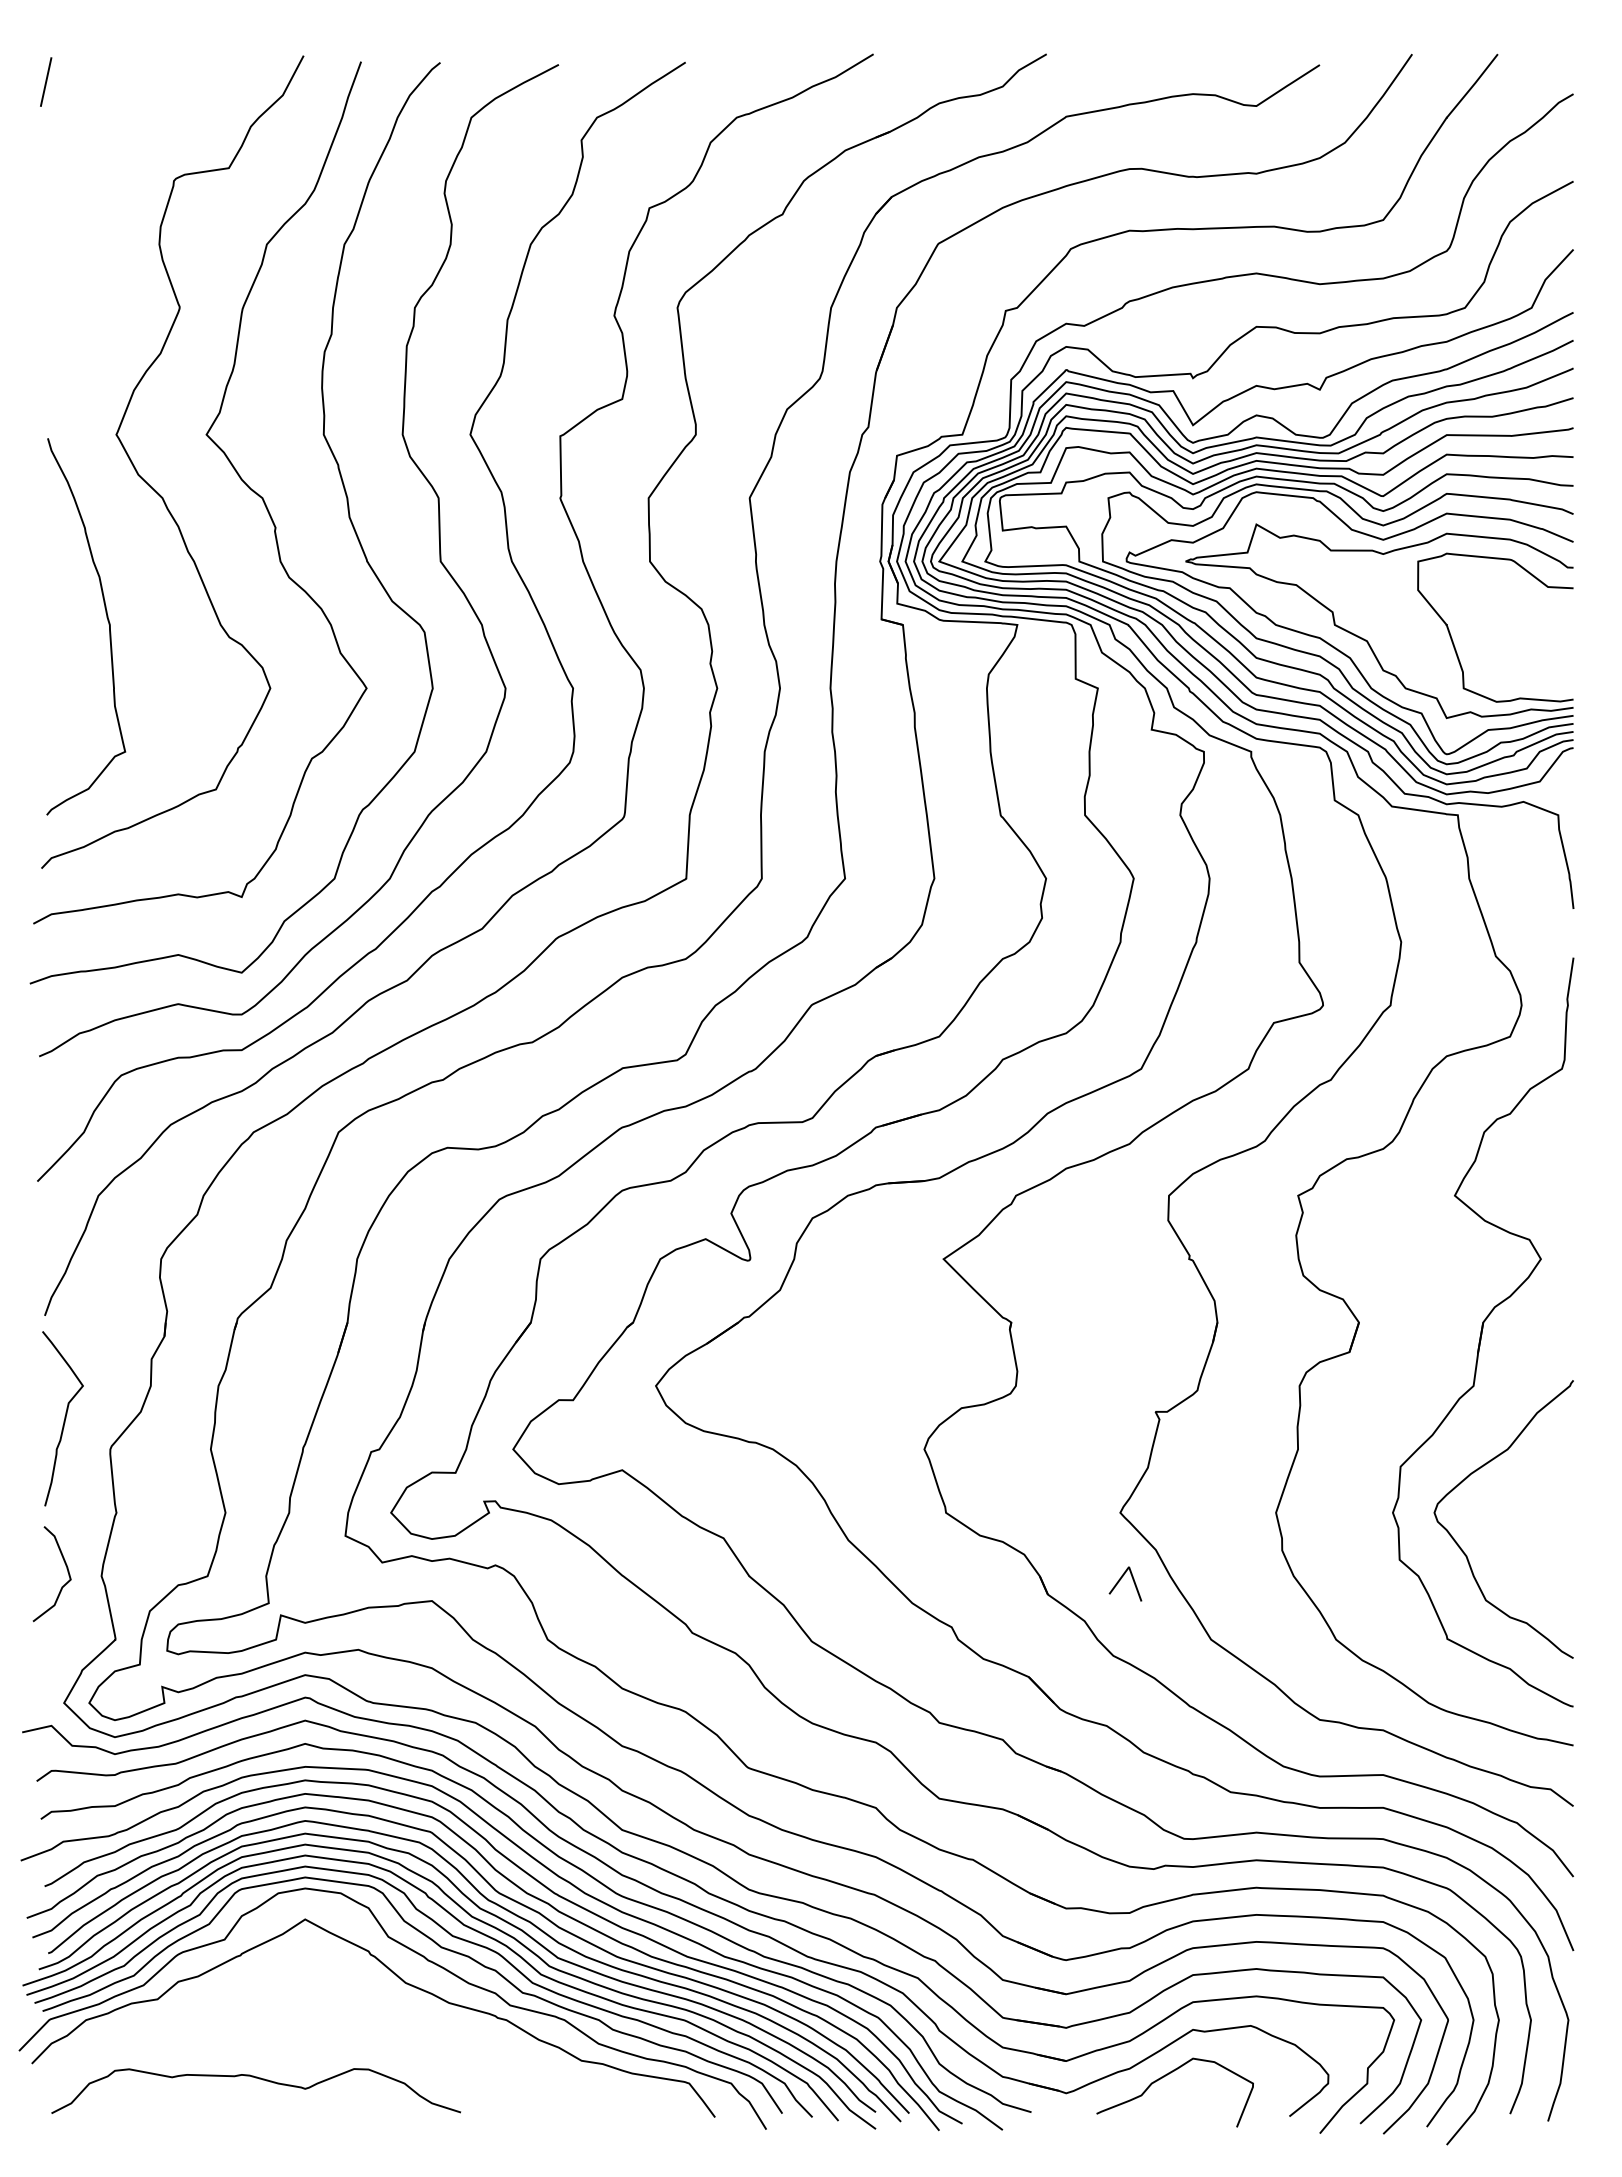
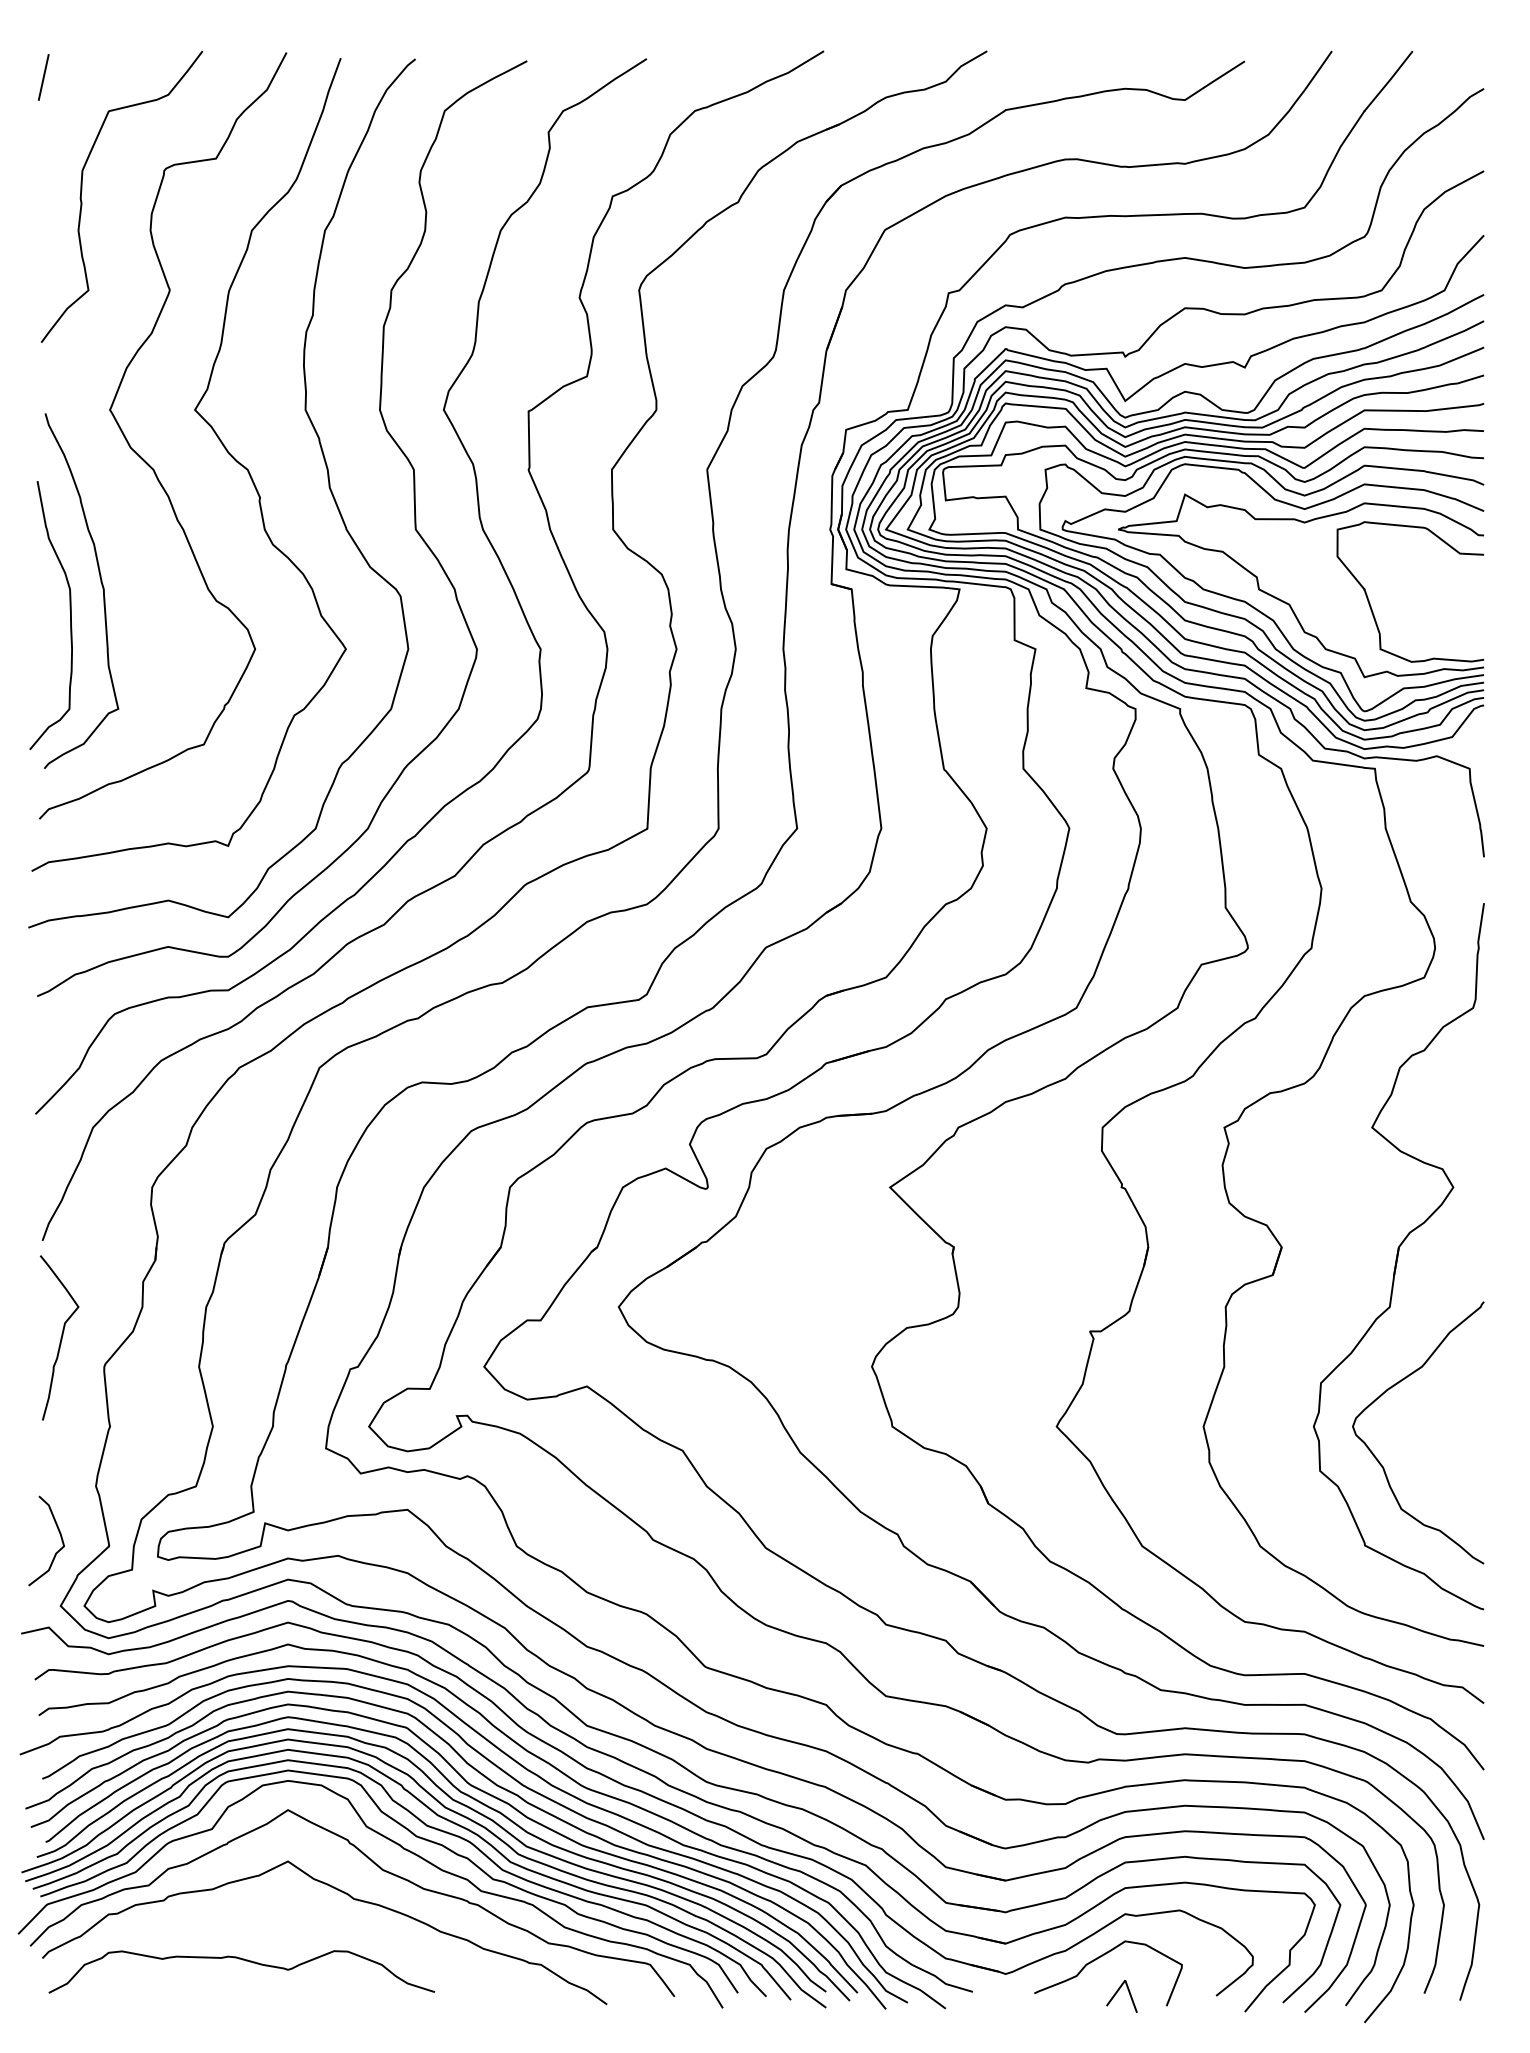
curve: (87, 215) -> (82, 203), added
curve: (74, 652) -> (70, 615), added
line: (1121, 1579) -> (1118, 1992), moved
curve: (62, 1585) -> (56, 1551), moved
curve: (371, 2012) -> (350, 1897), added

